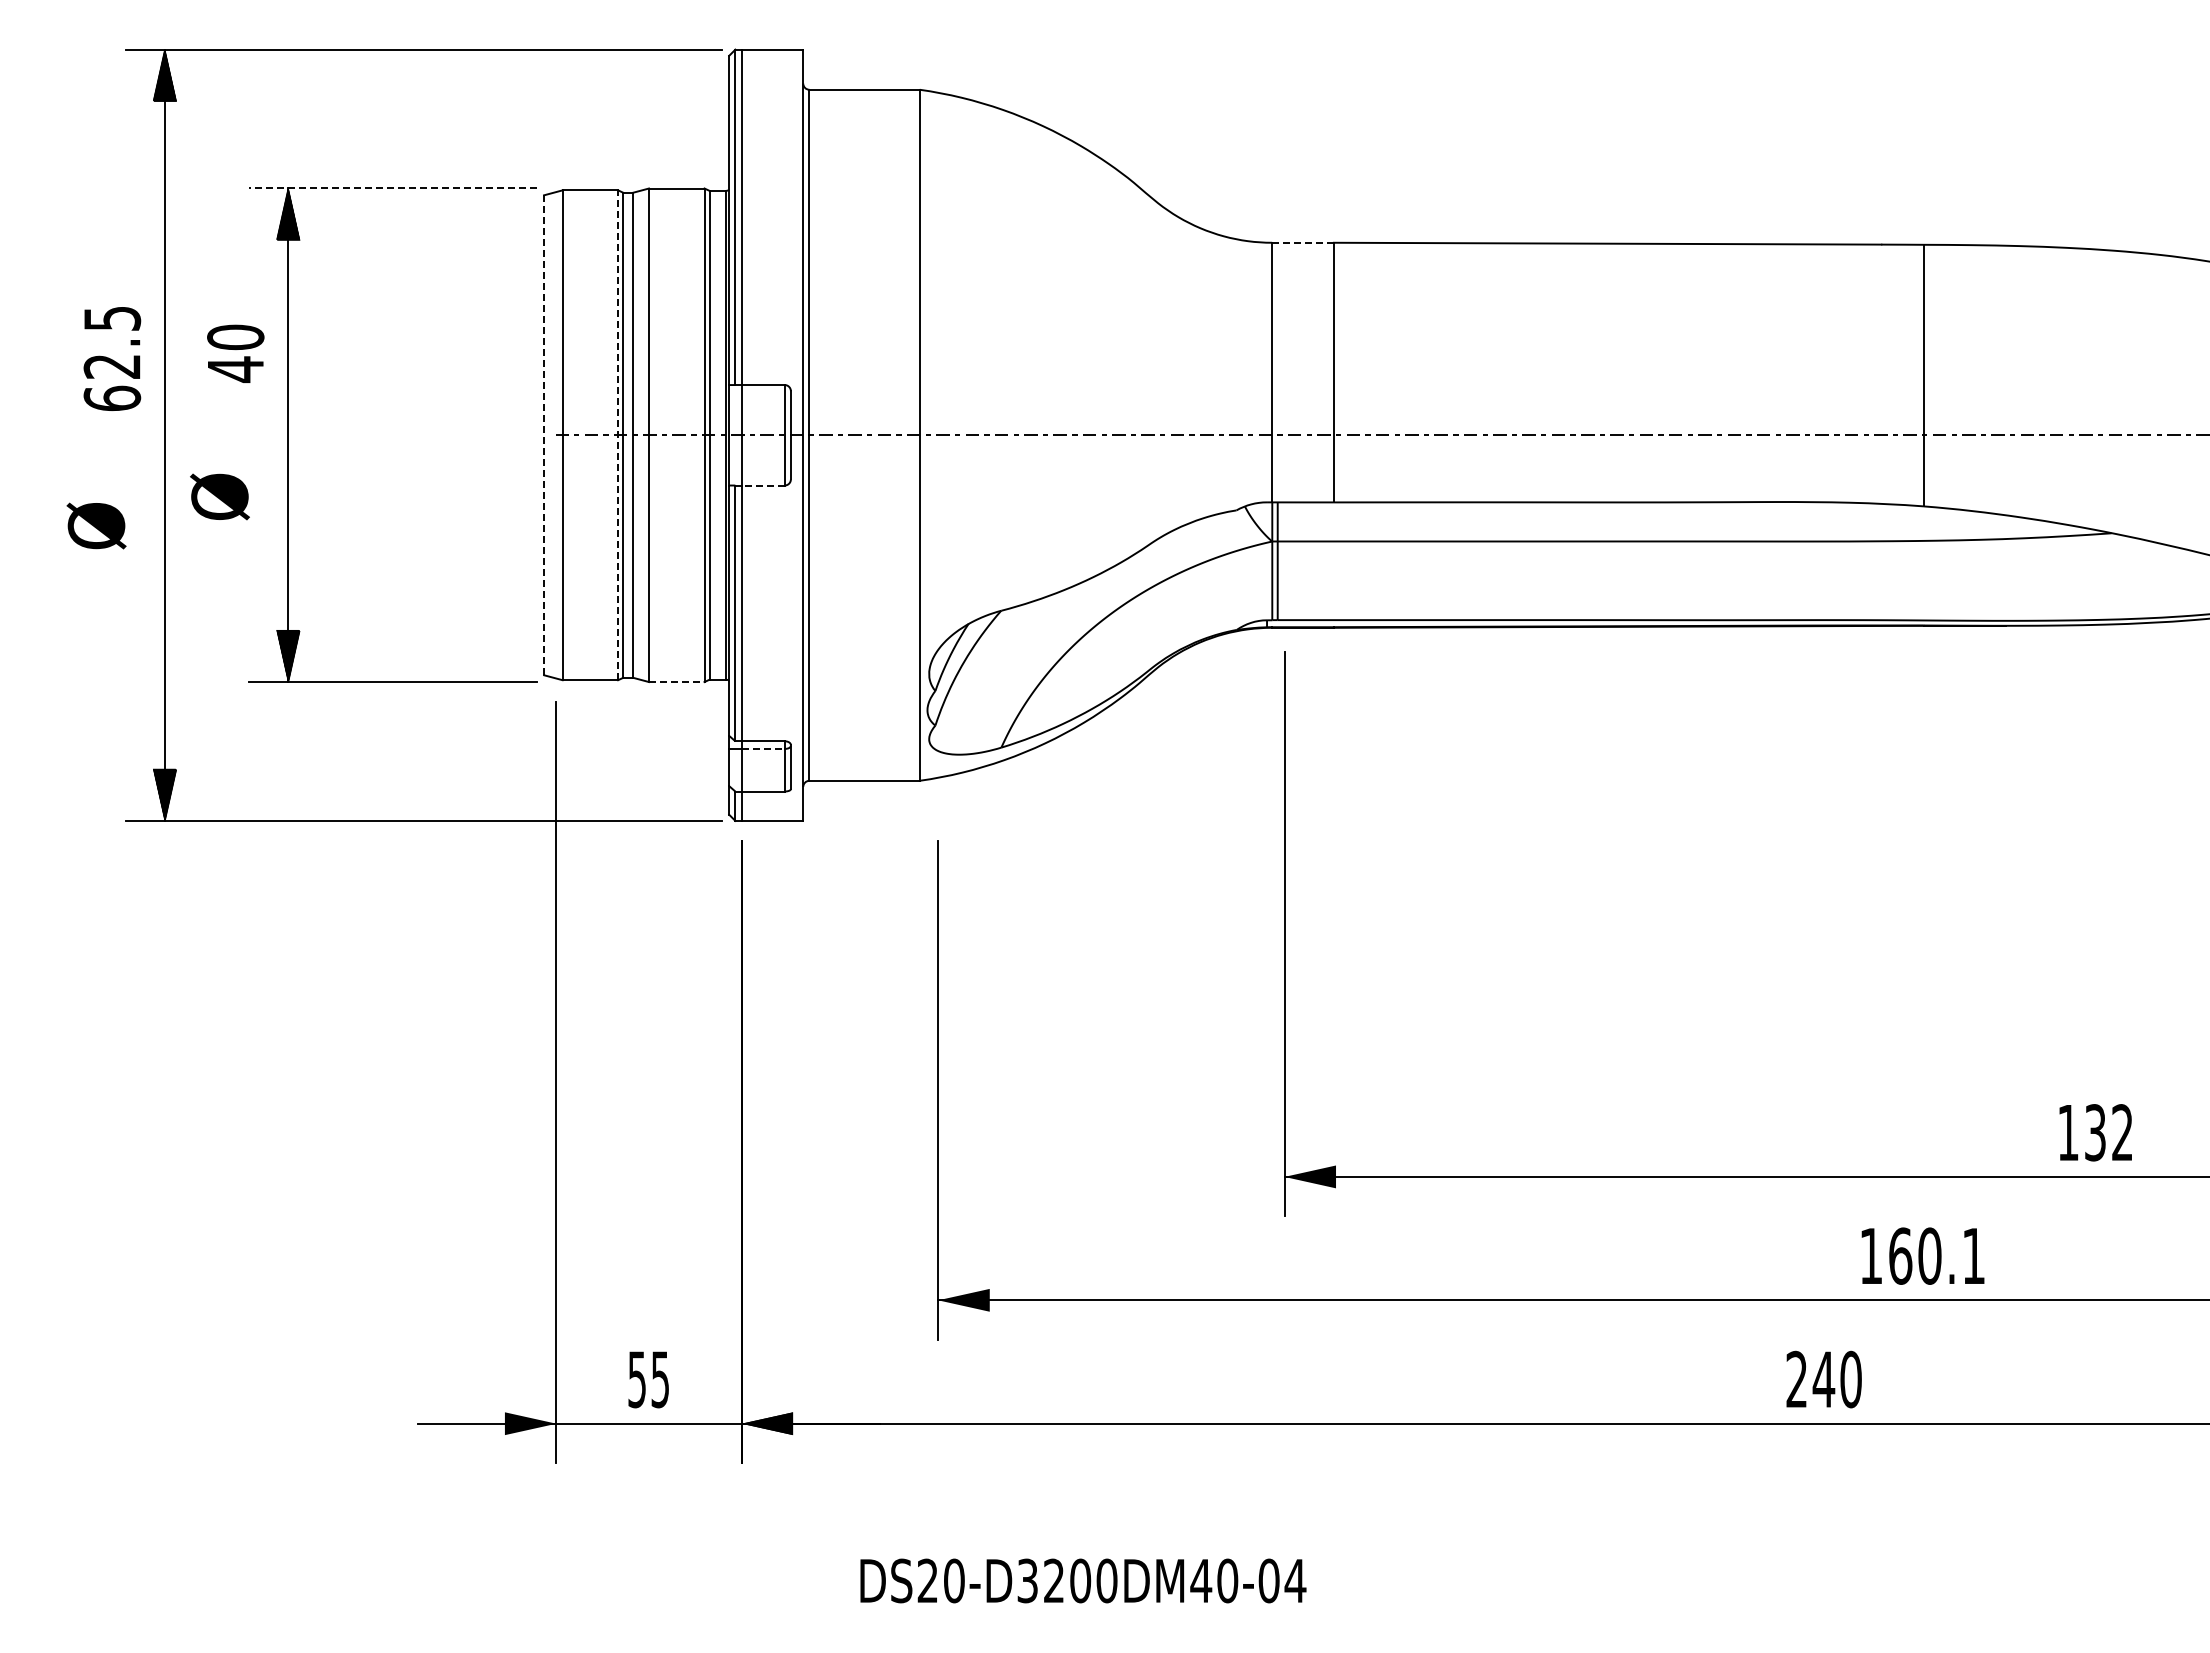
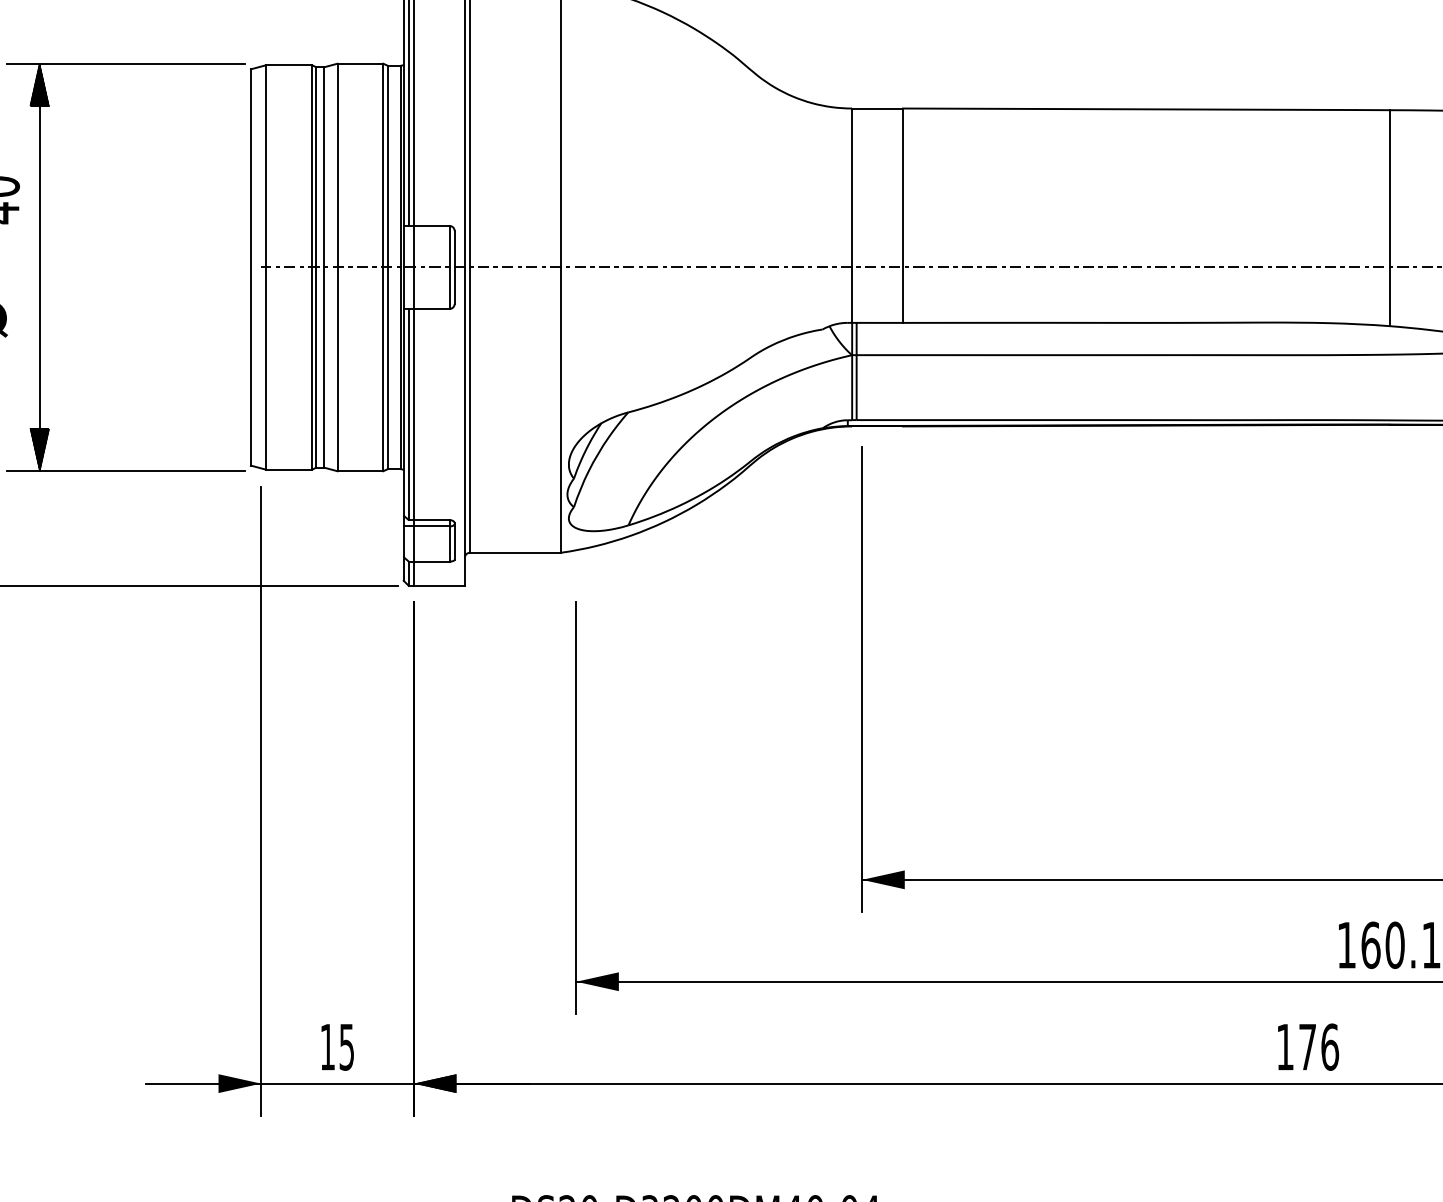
line: (393, 188) -> (126, 63), dashed -> solid
line: (1303, 242) -> (877, 108), dashed -> solid
line: (544, 435) -> (251, 267), dashed -> solid
line: (618, 435) -> (312, 267), dashed -> solid
line: (763, 485) -> (432, 308), dashed -> solid
line: (676, 682) -> (360, 471), dashed -> solid
line: (763, 748) -> (432, 526), dashed -> solid
text: (636, 1379) -> (327, 1047), 55 -> 15
text: (1823, 1379) -> (1307, 1047), 240 -> 176

